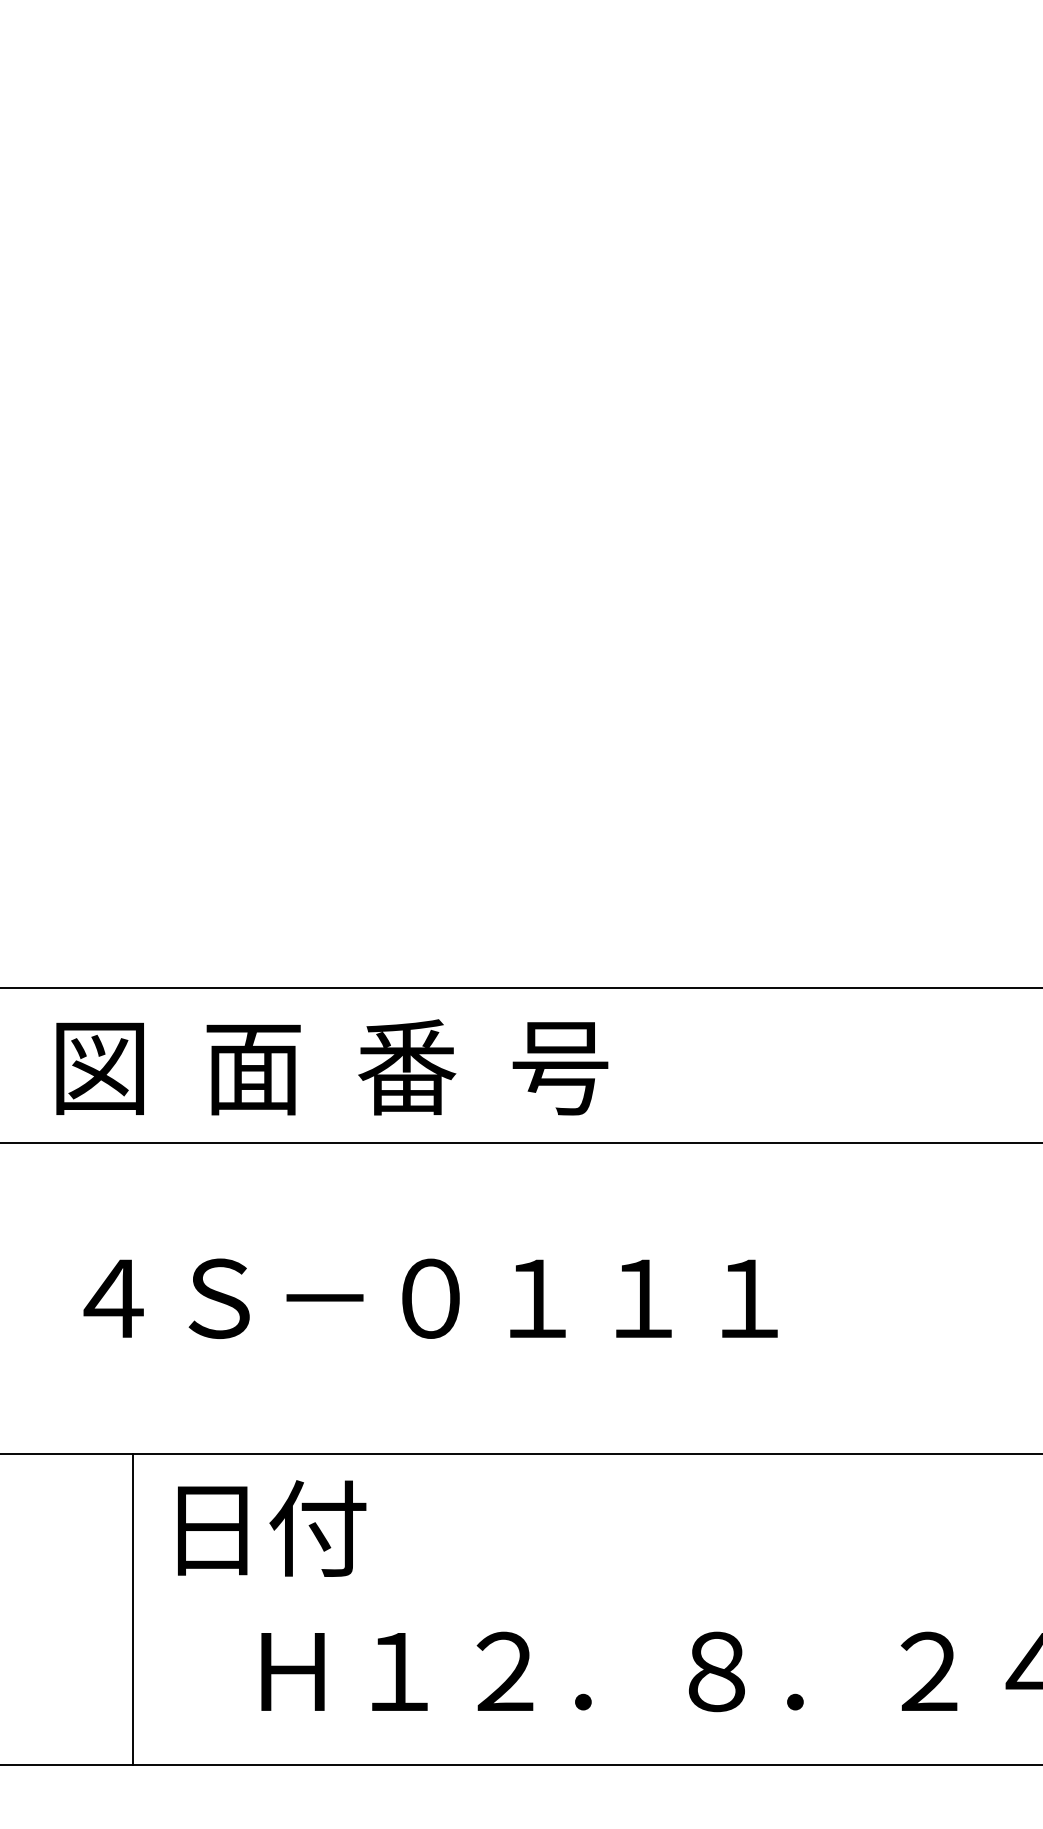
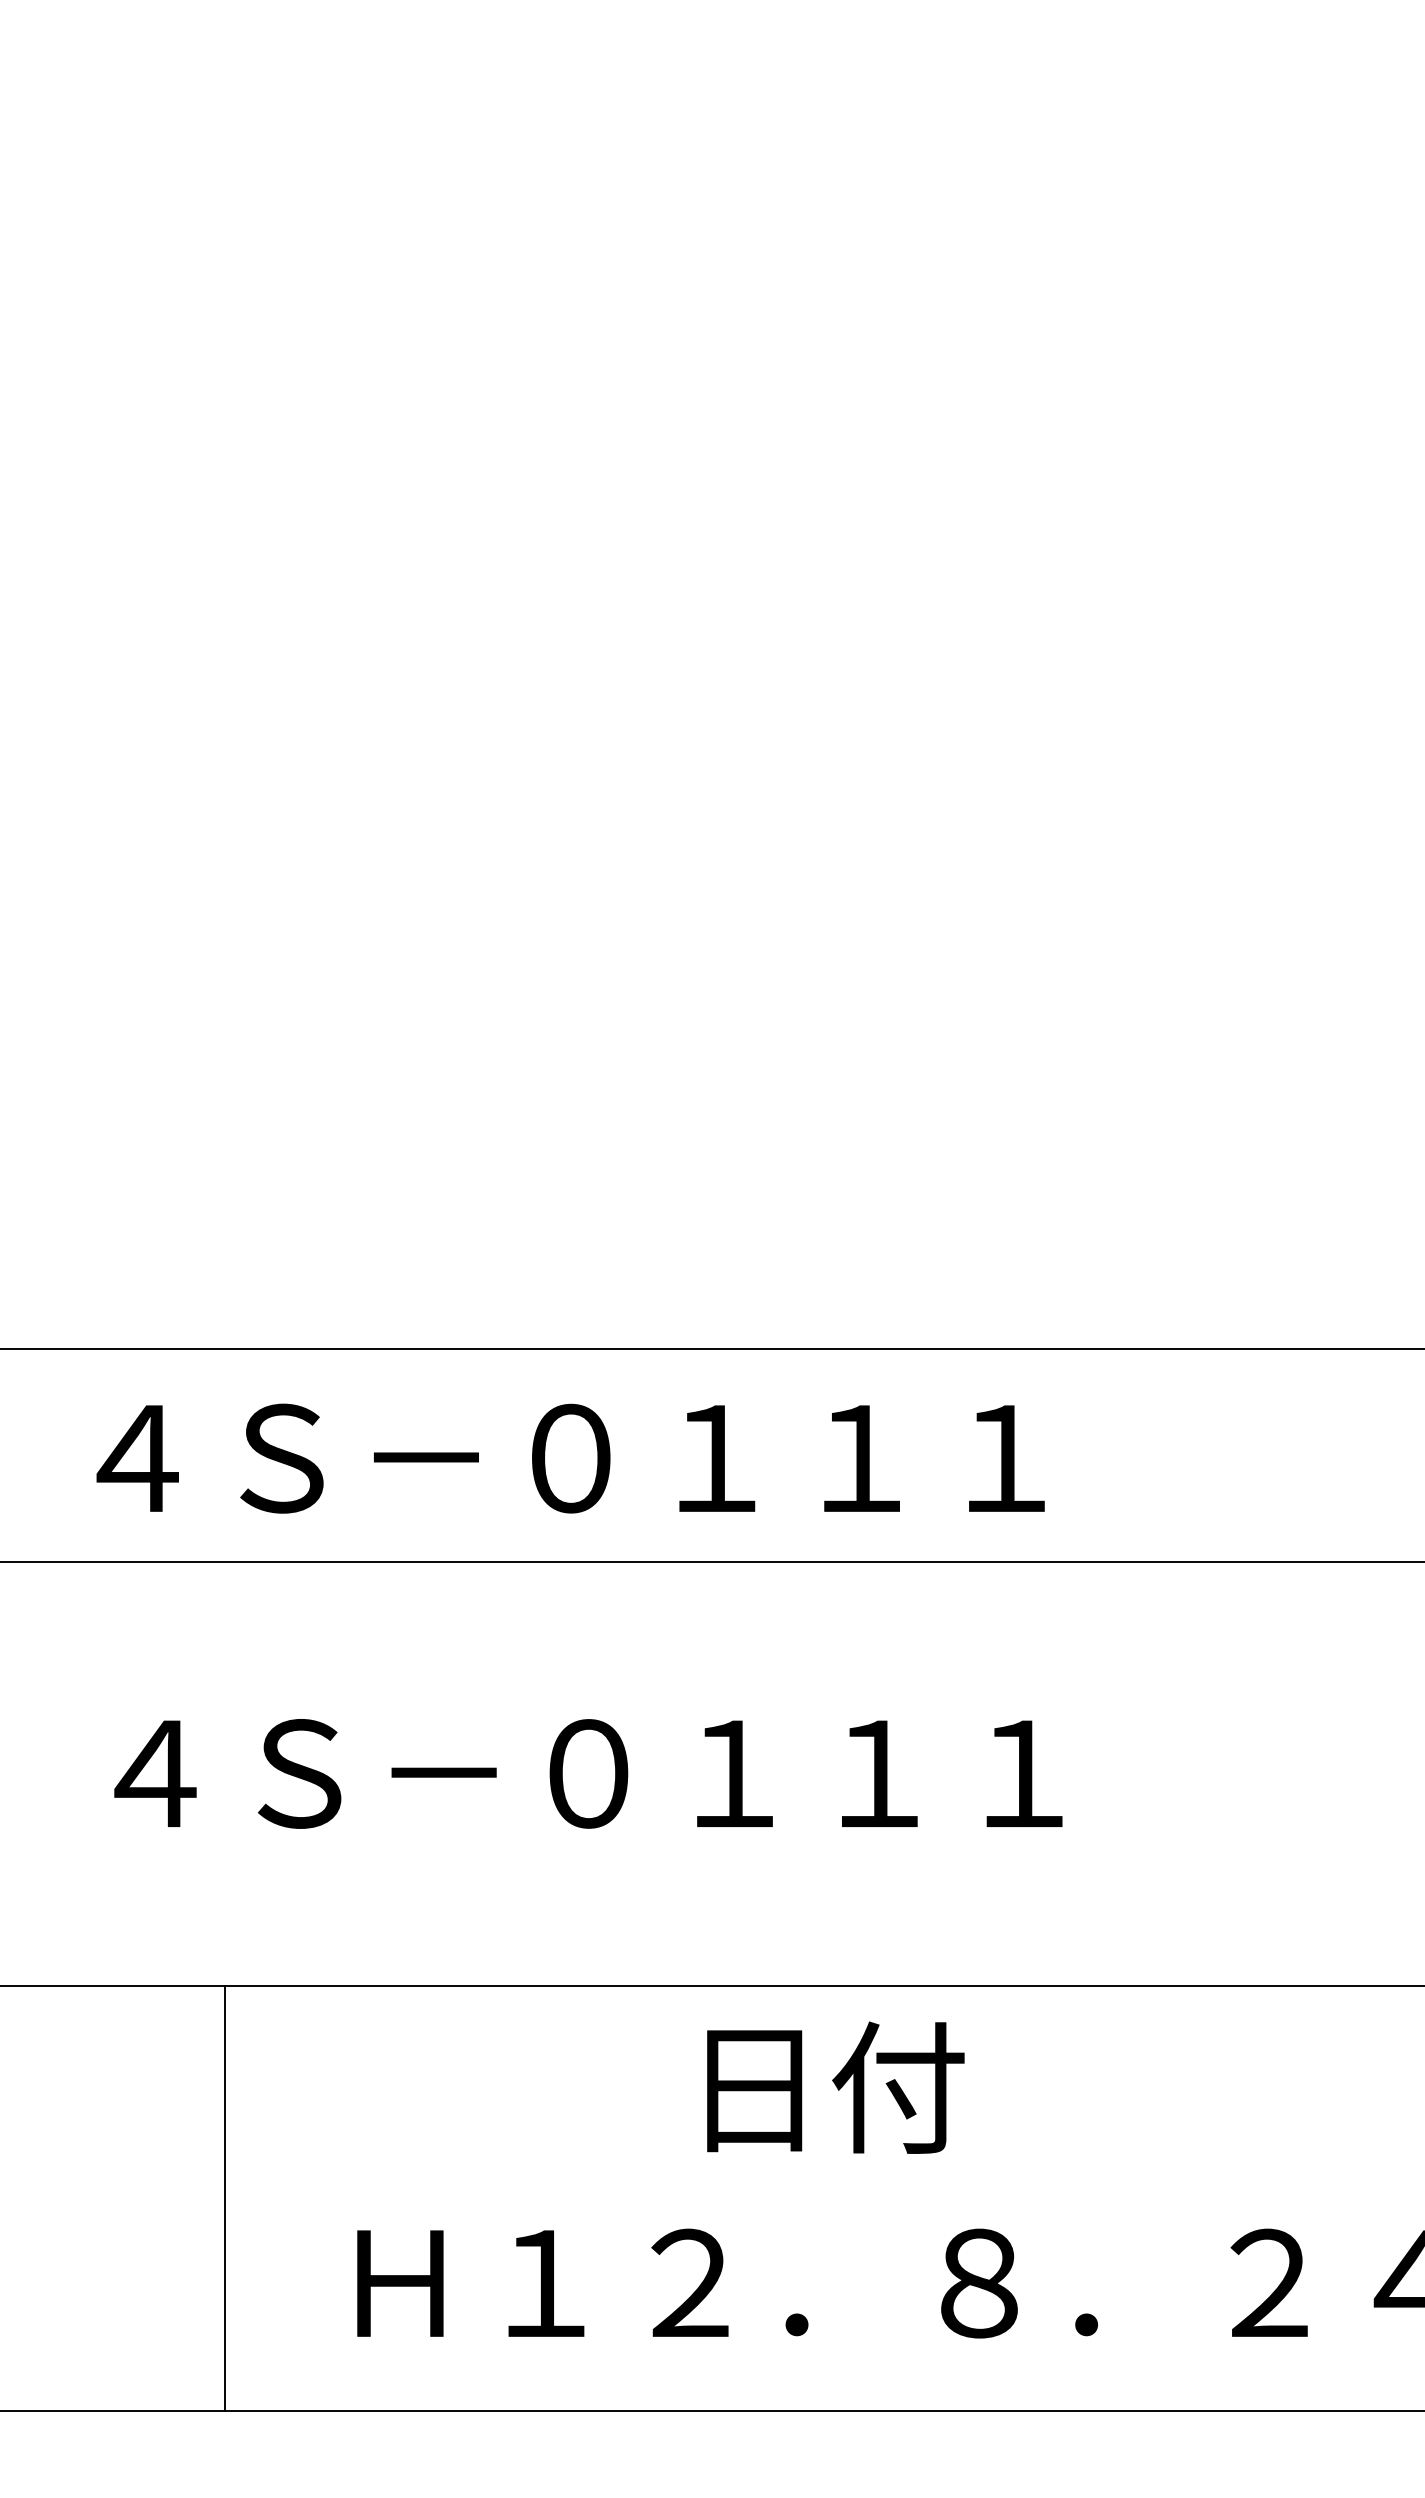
text: (410, 1067) -> (560, 1457), 図  面  番  号 -> ４Ｓ－０１１１
text: (271, 1528) -> (835, 2087), moved
line: (132, 1609) -> (225, 2198), moved

